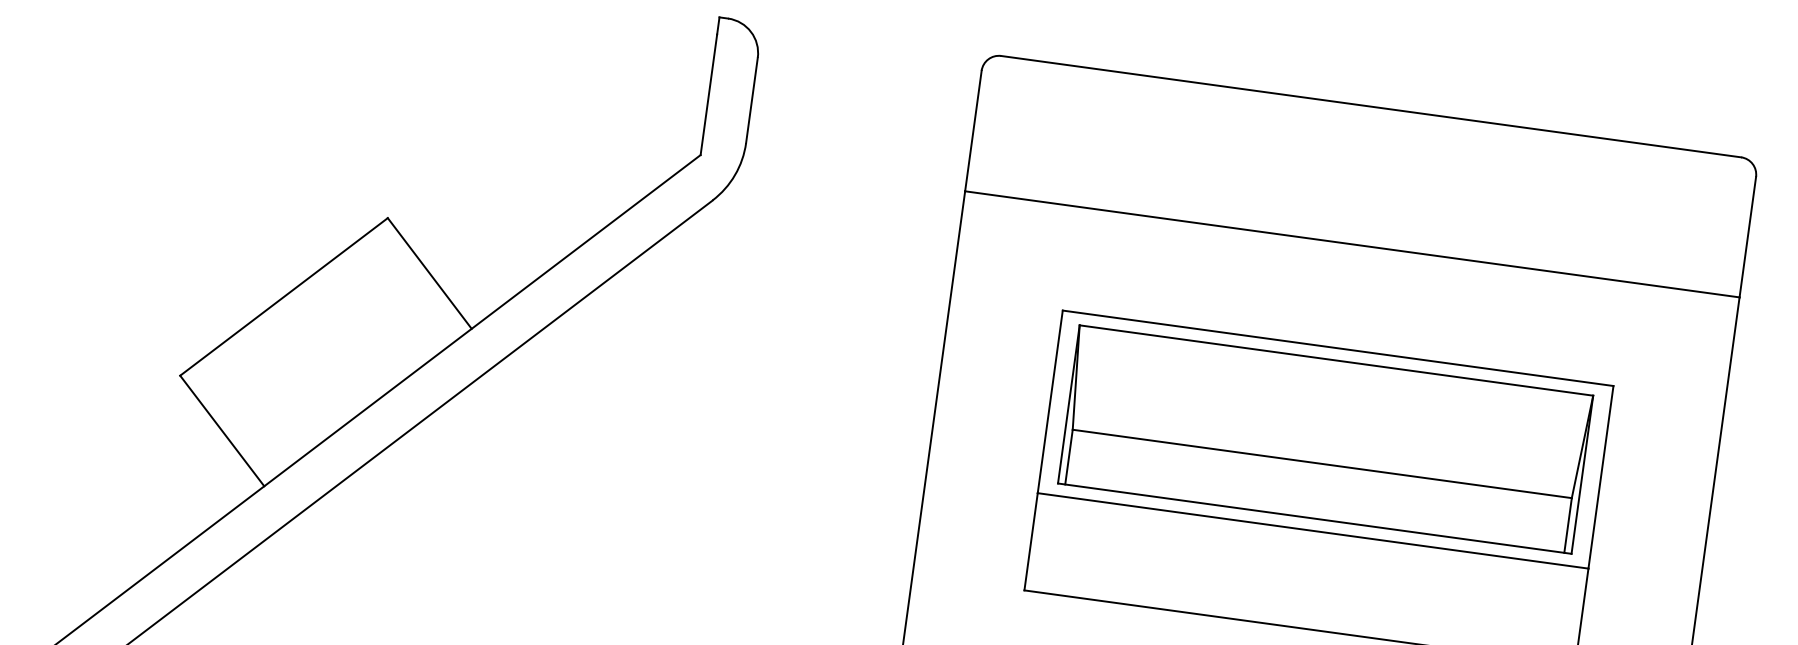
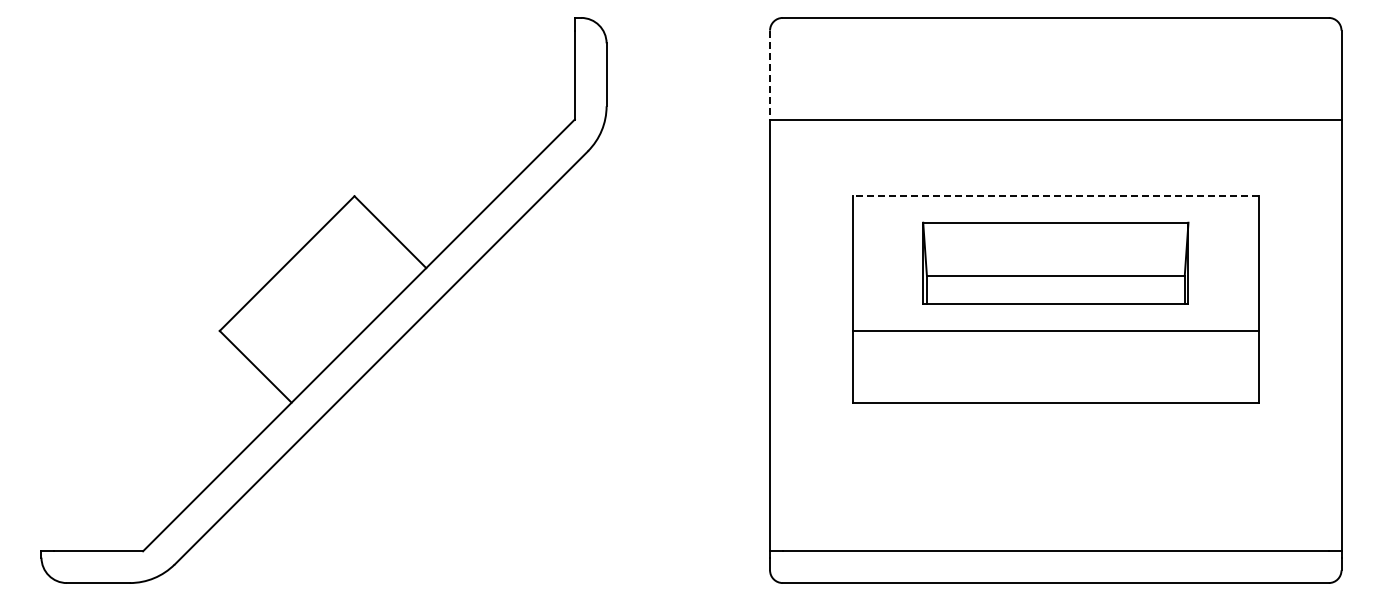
line: (973, 131) -> (770, 75), solid -> dashed
line: (1337, 348) -> (1055, 196), solid -> dashed
part: (1325, 439) -> (1055, 263), size x0.7

